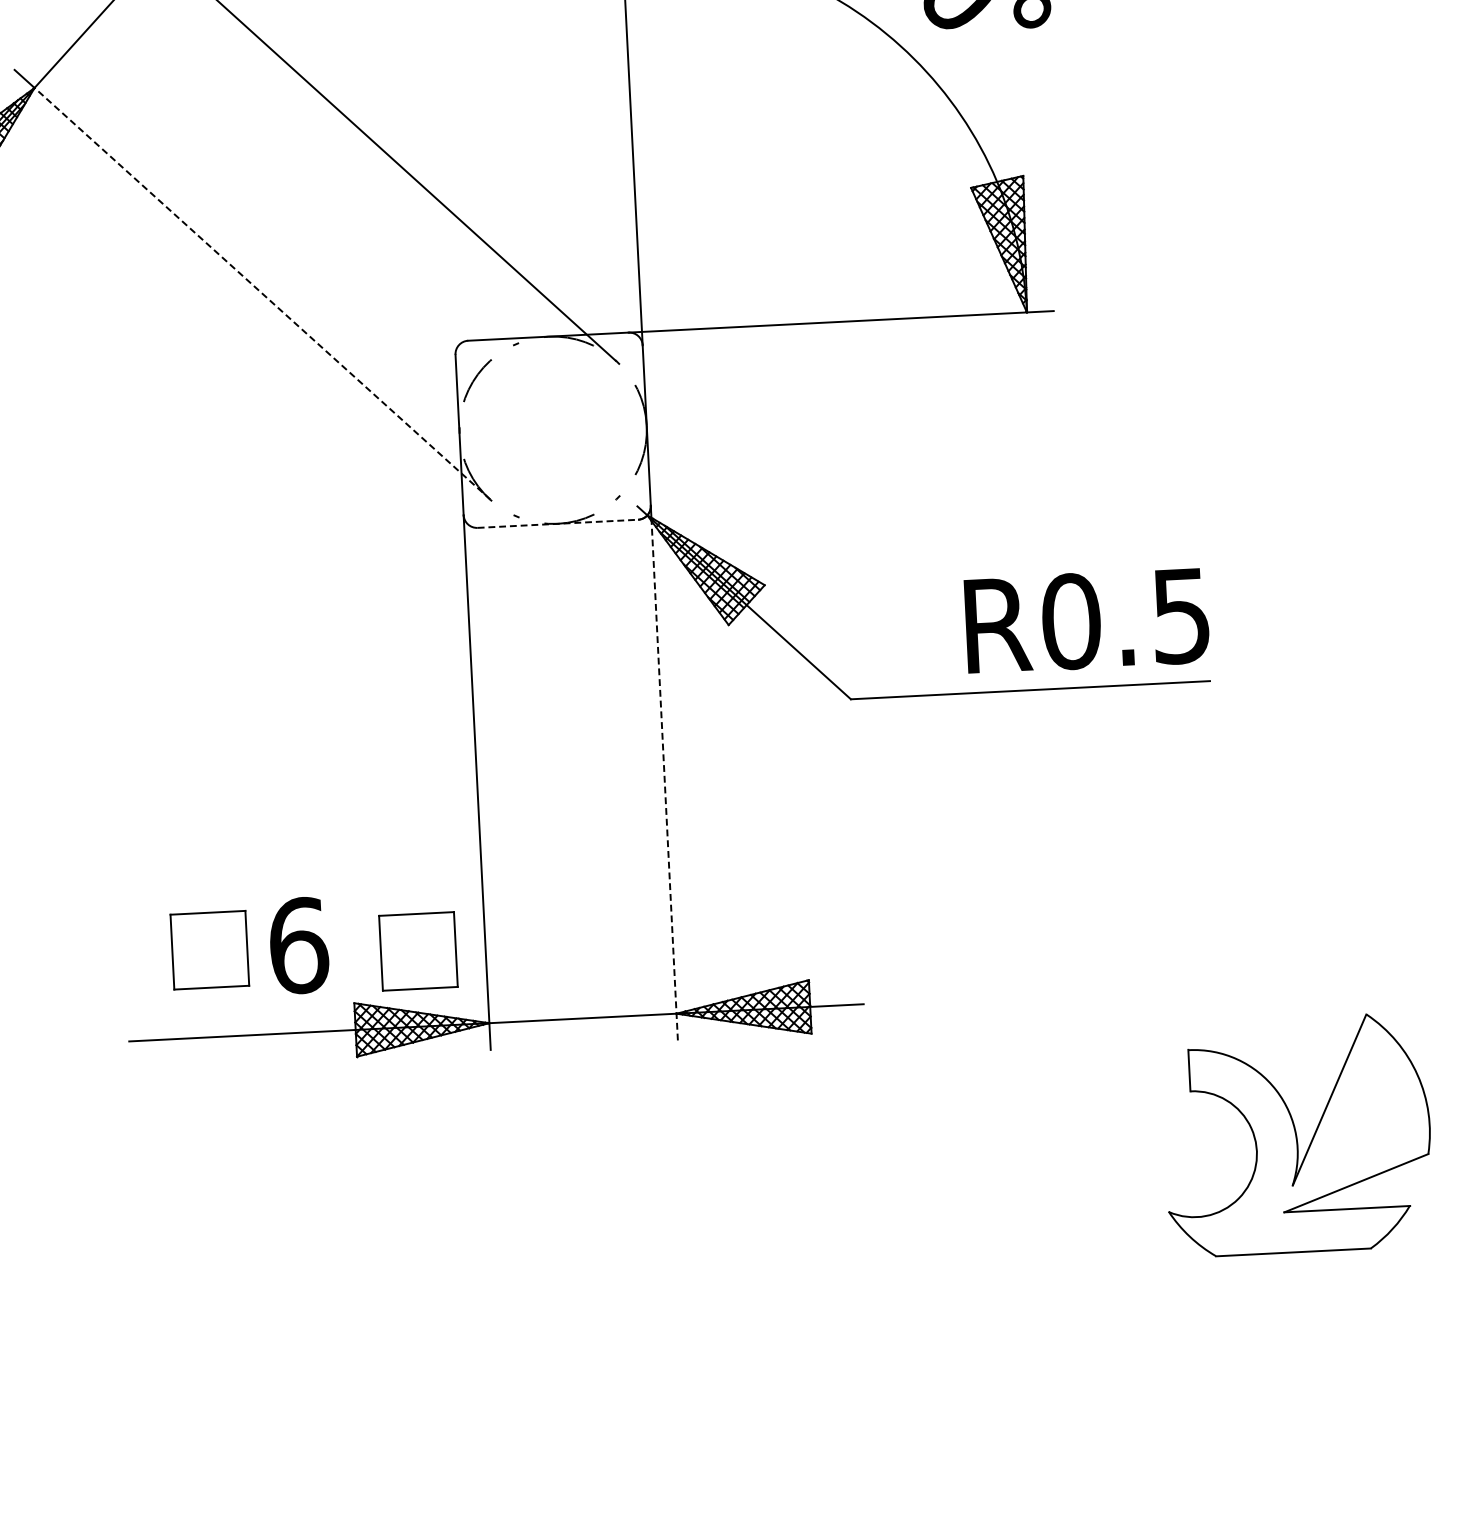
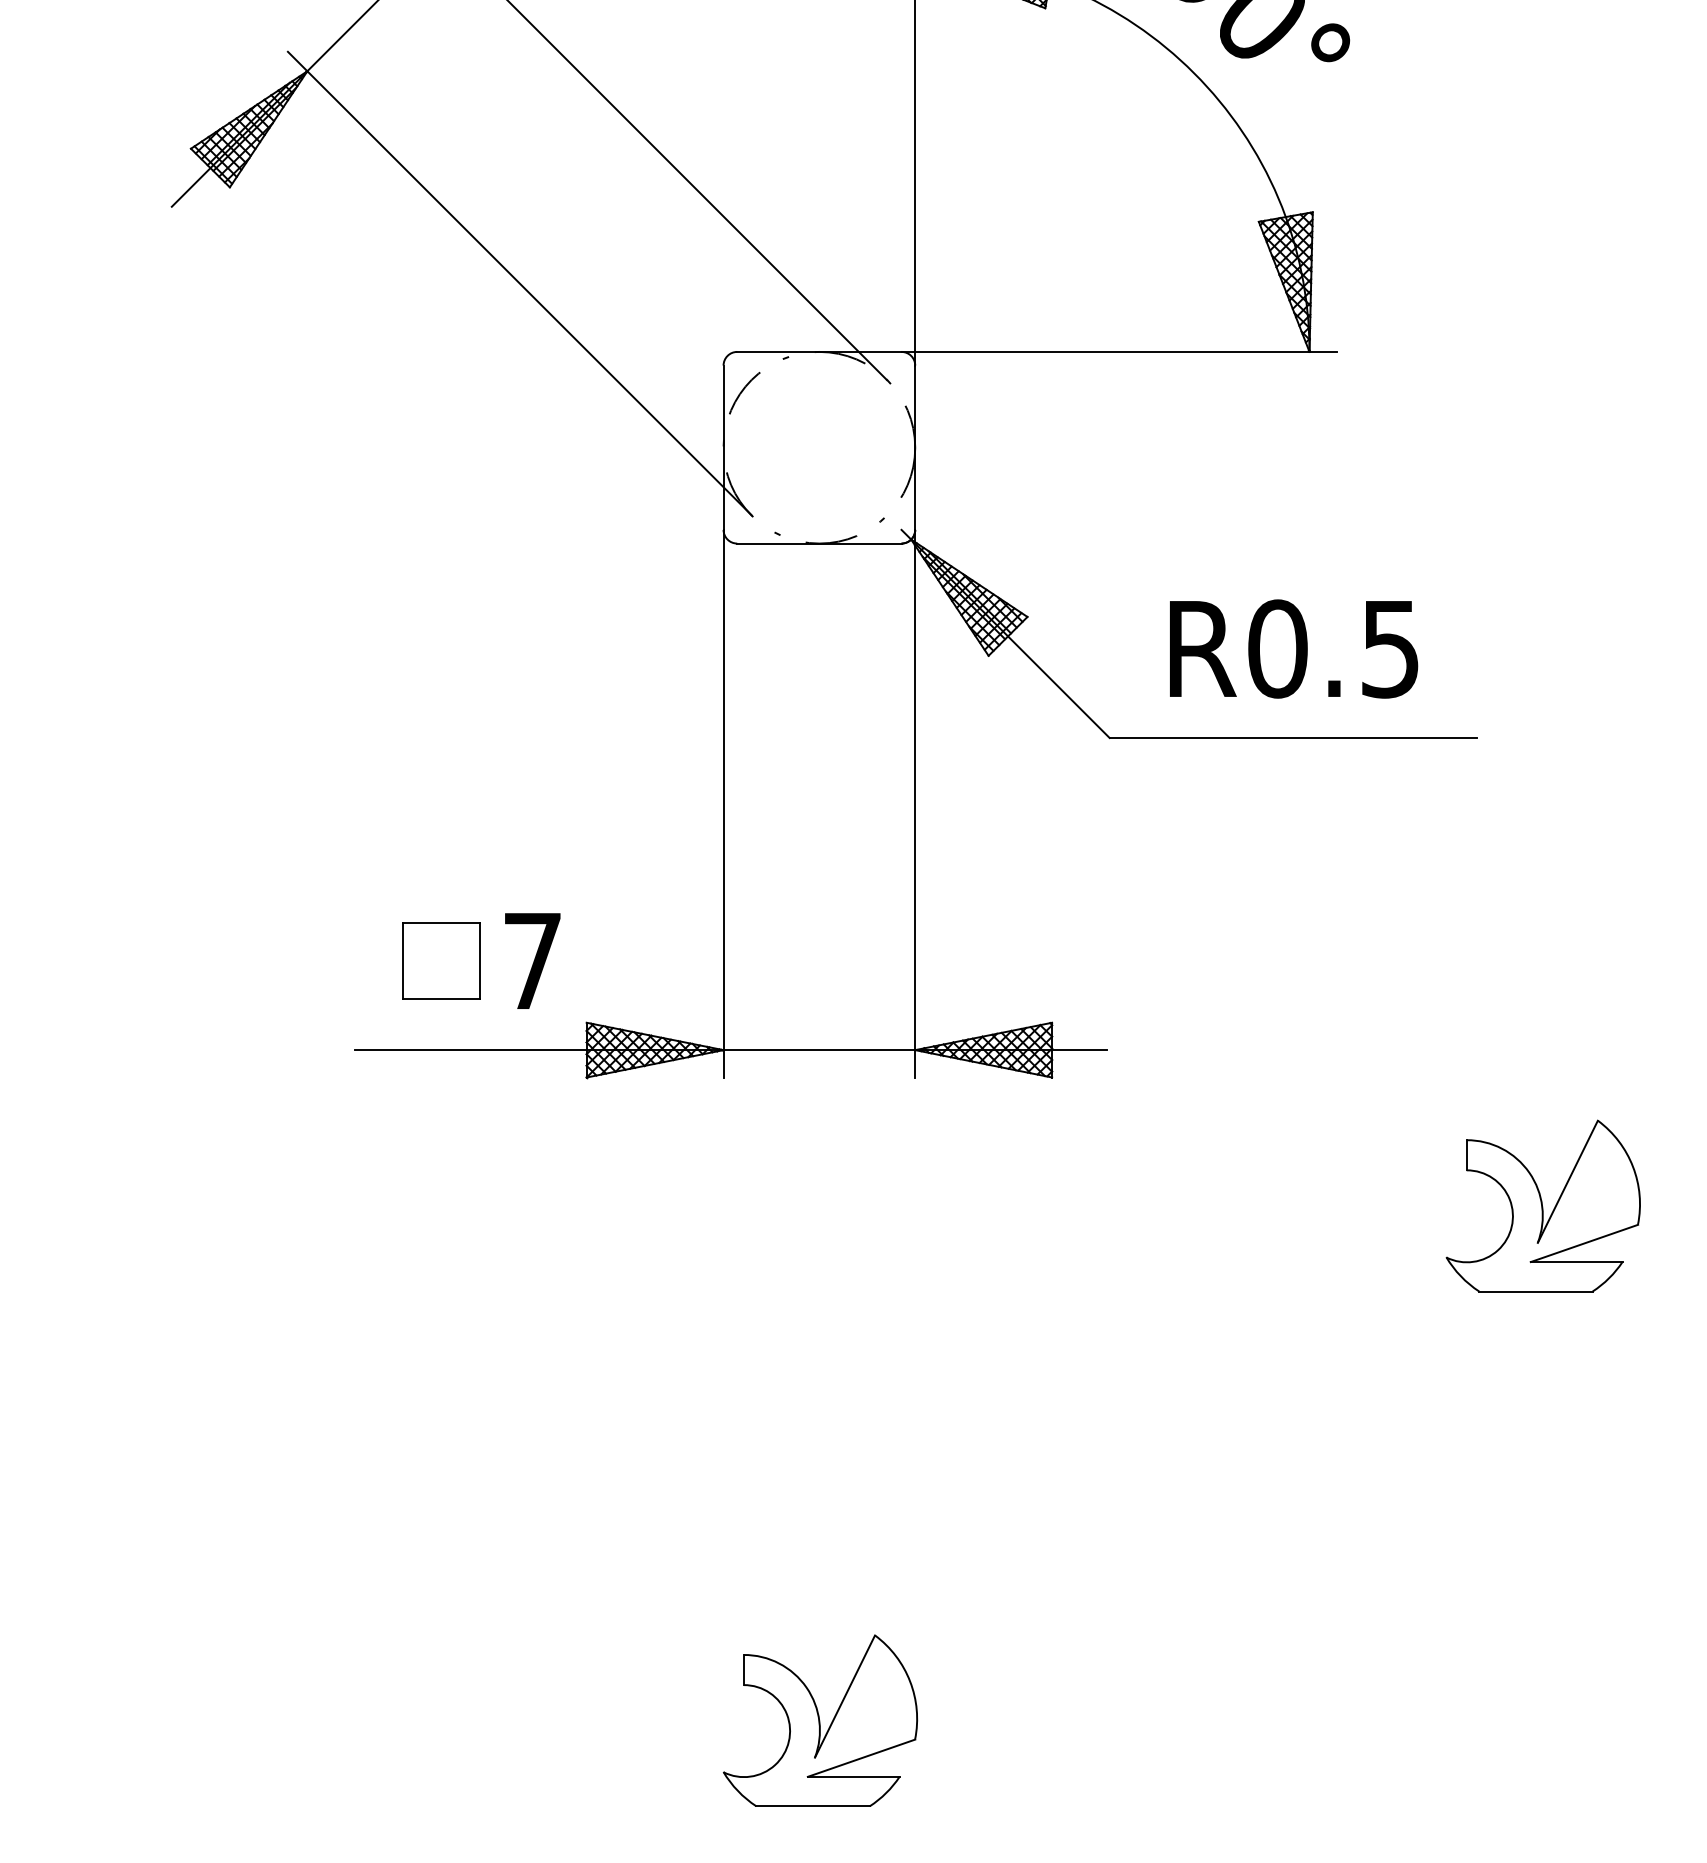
line: (262, 292) -> (529, 292), dashed -> solid
line: (558, 523) -> (819, 543), dashed -> solid
text: (1087, 620) -> (1294, 648), moved
line: (664, 780) -> (915, 811), dashed -> solid
text: (299, 945) -> (533, 960), 6 -> 7
part: (418, 950) -> (654, 972), removed
part: (1296, 1134) -> (1542, 1205), size x0.71

